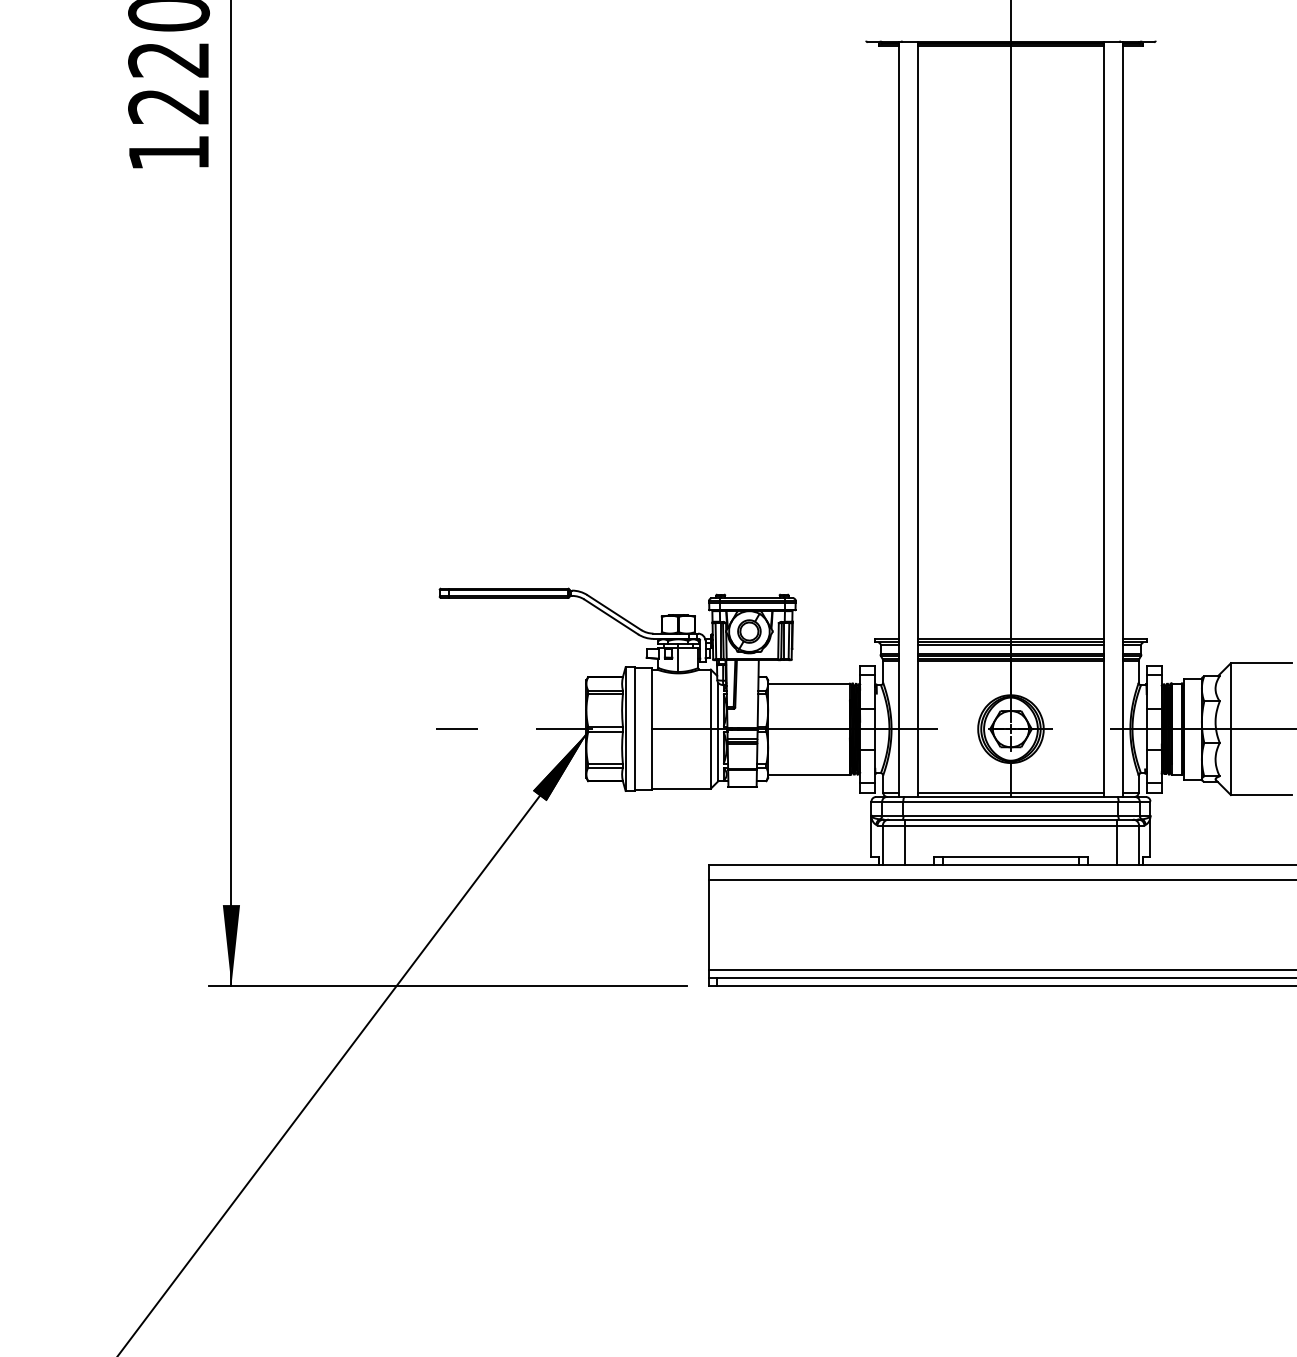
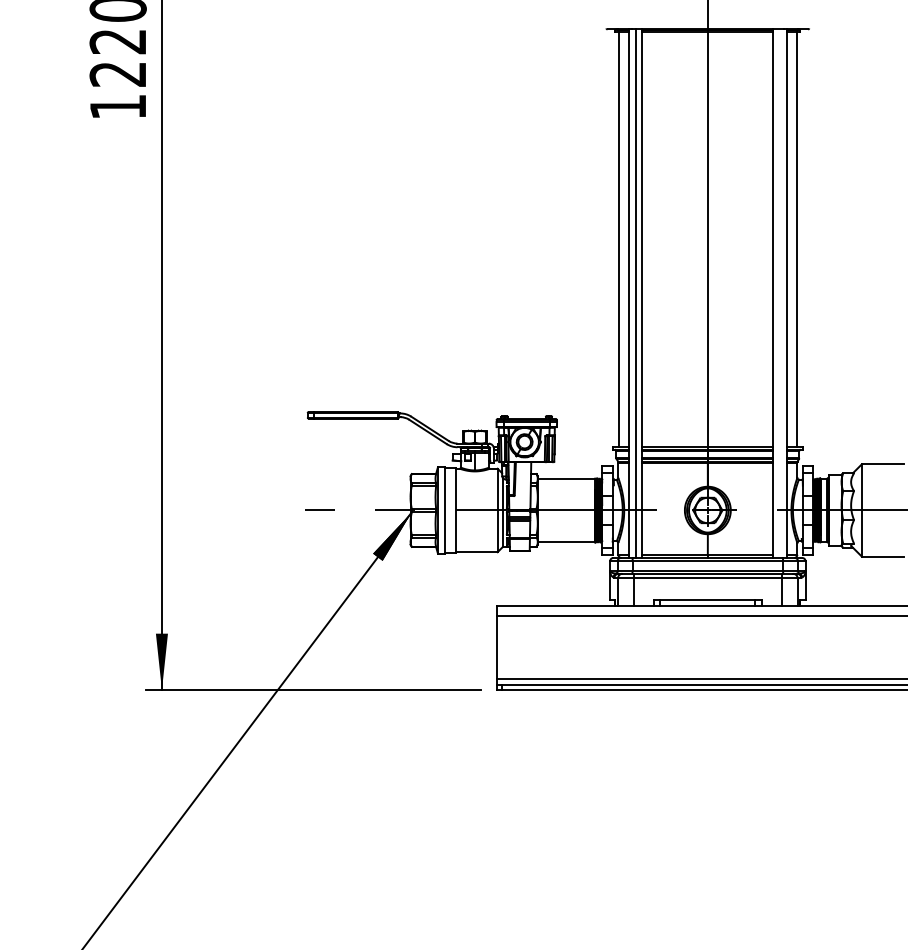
line: (884, 341) -> (619, 238), added
line: (1137, 341) -> (796, 238), added
line: (908, 419) -> (636, 293), added

